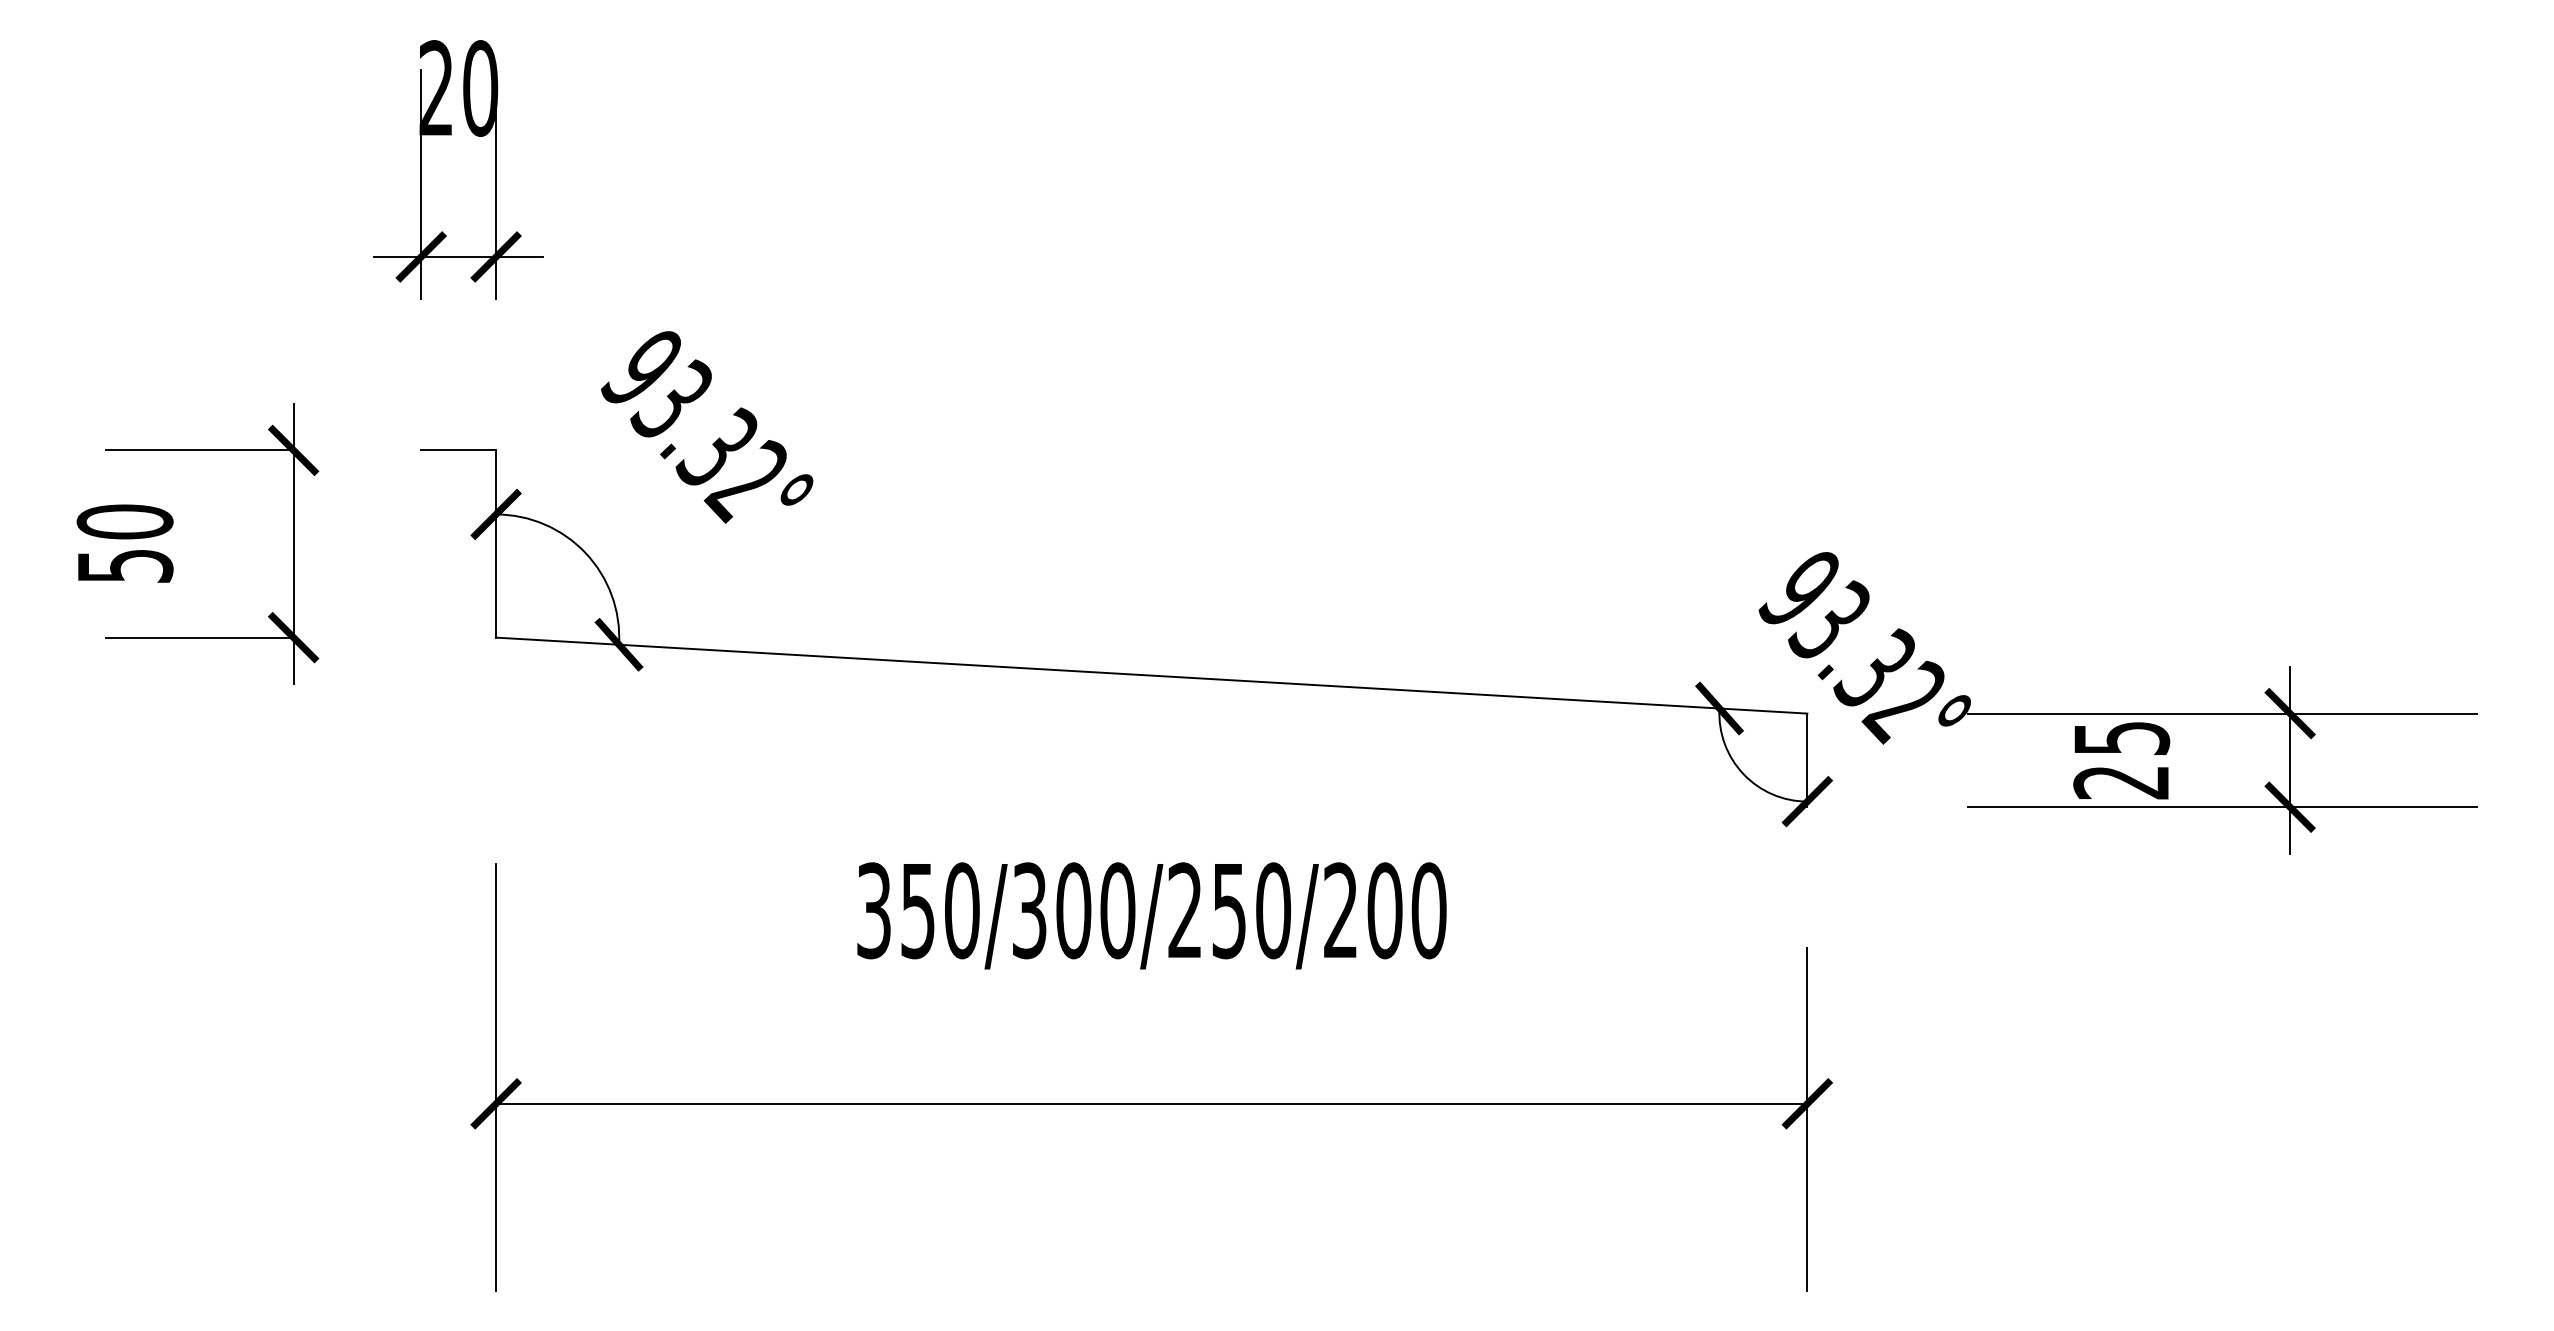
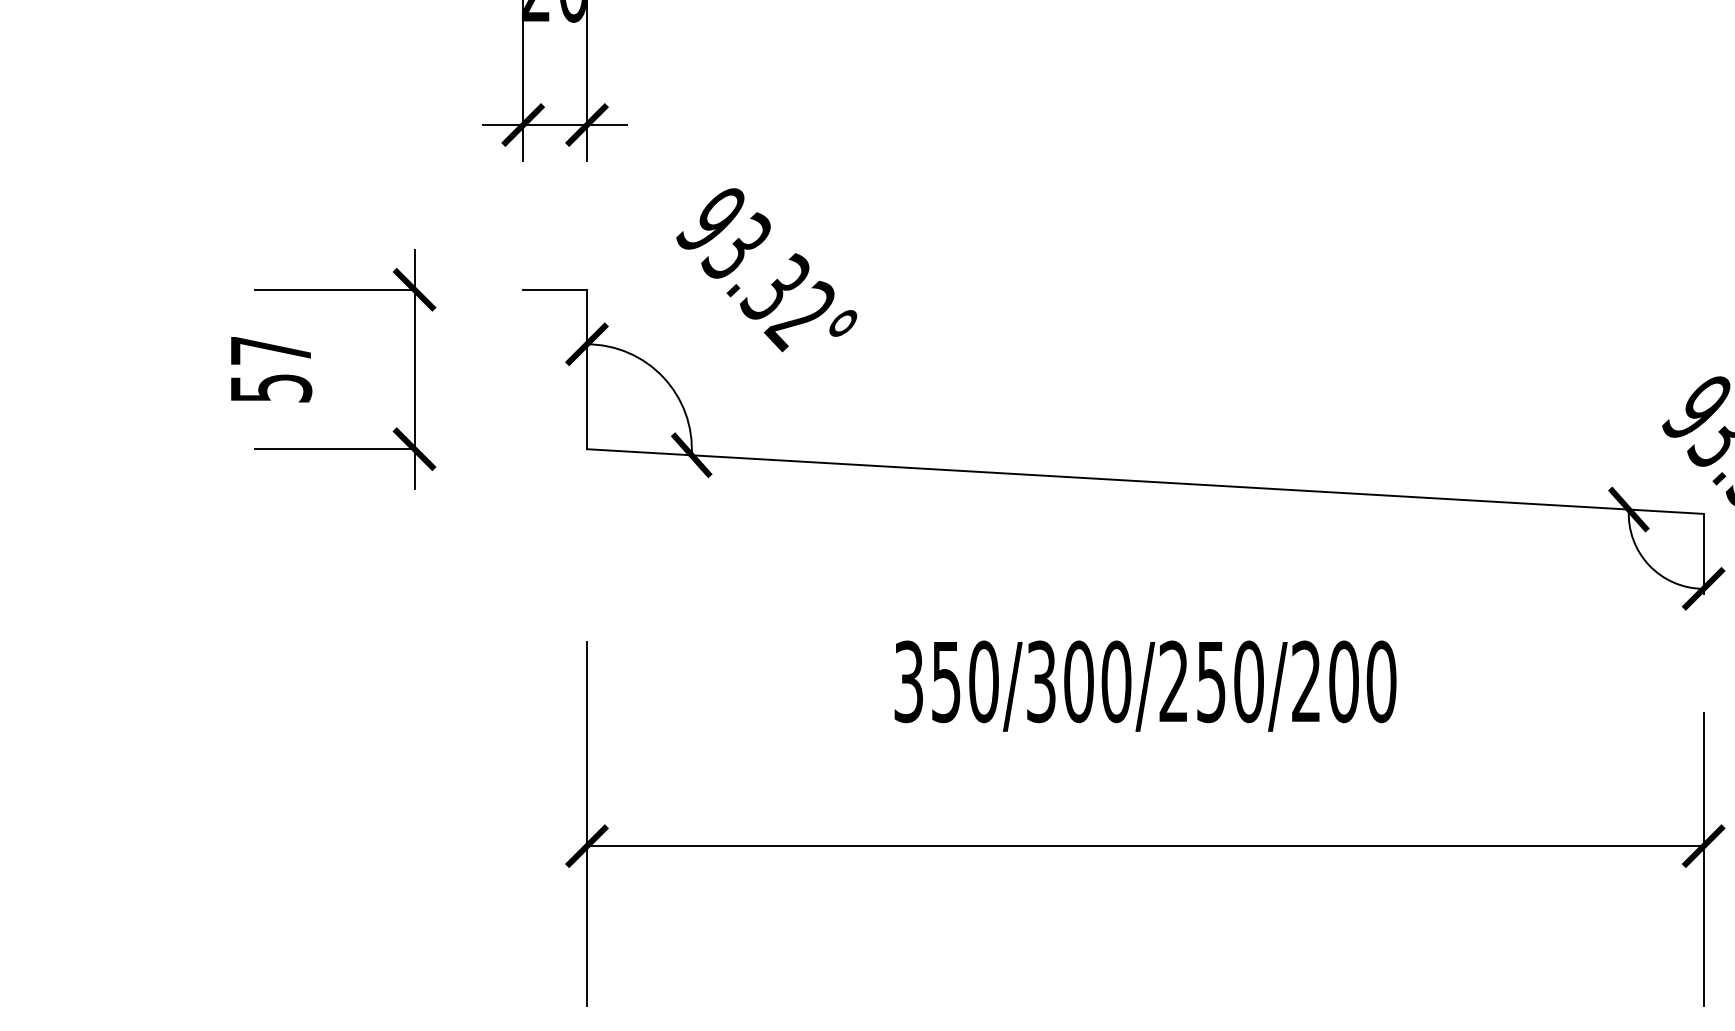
text: (124, 521) -> (270, 350), 50 -> 57

